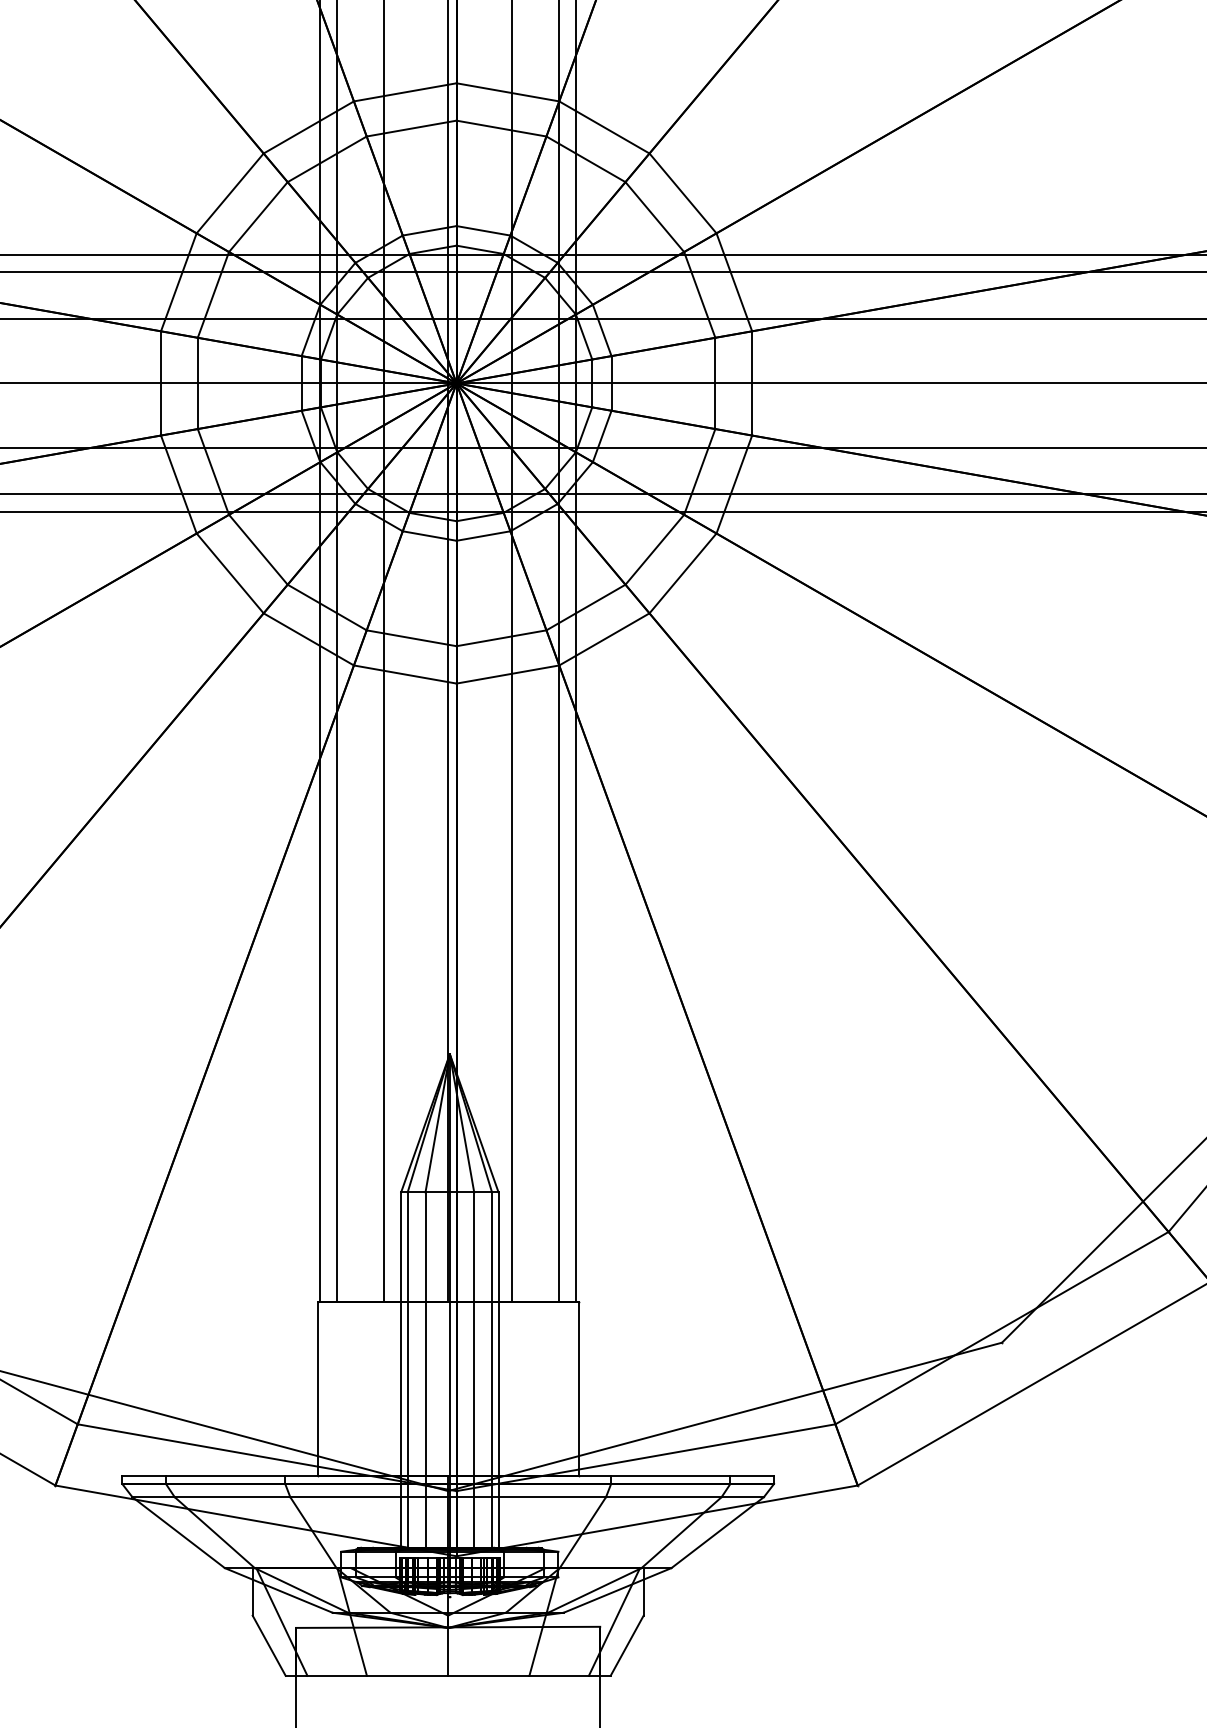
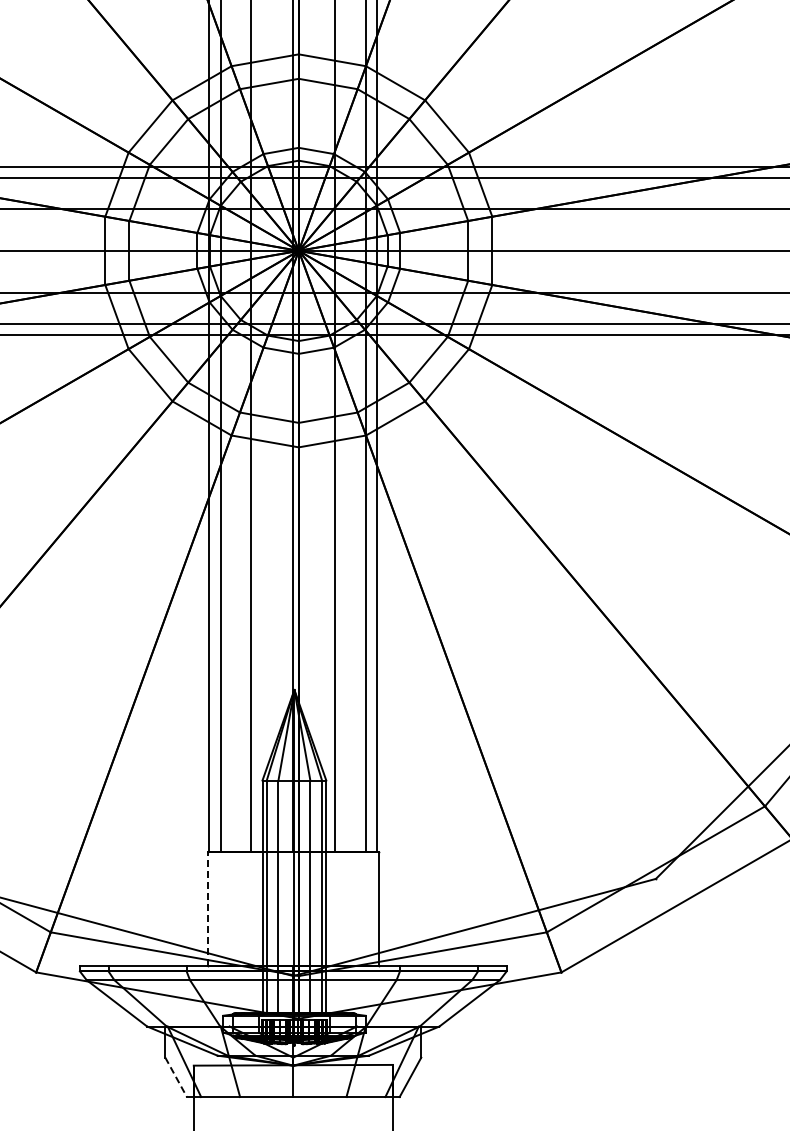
line: (317, 1389) -> (207, 909), solid -> dashed
line: (269, 1646) -> (176, 1077), solid -> dashed

